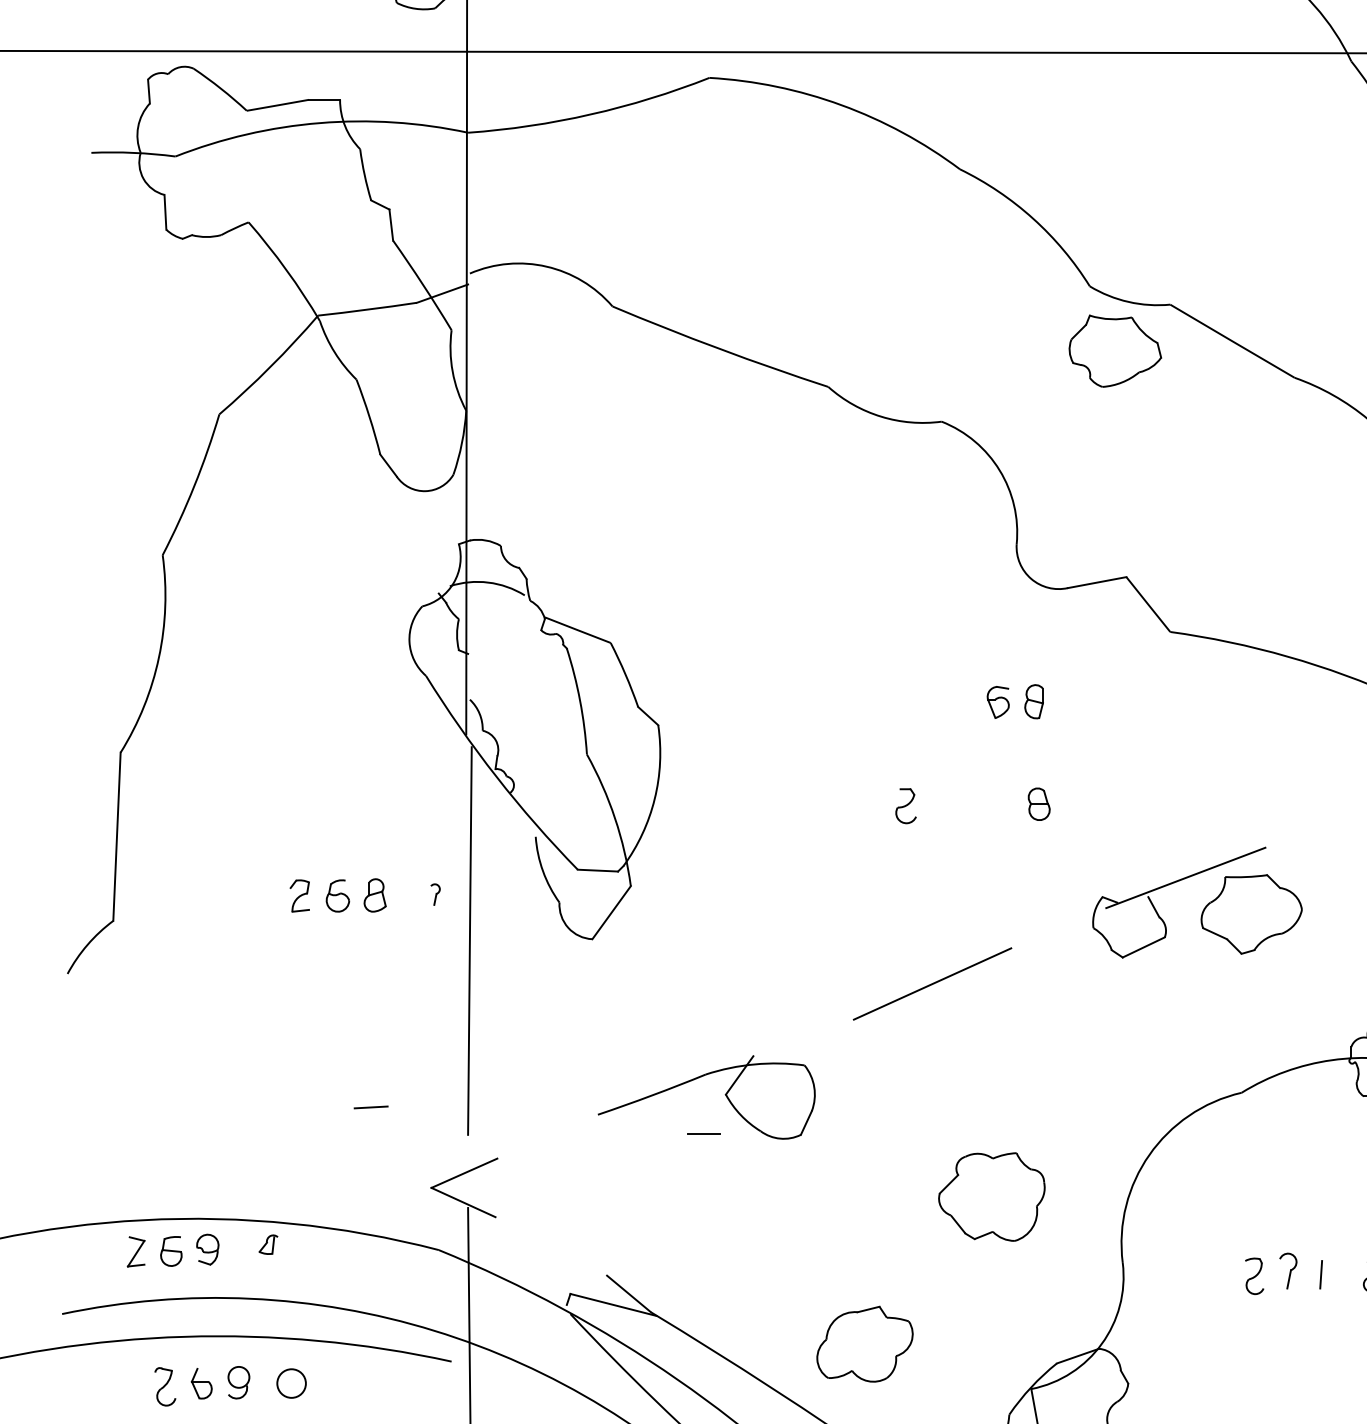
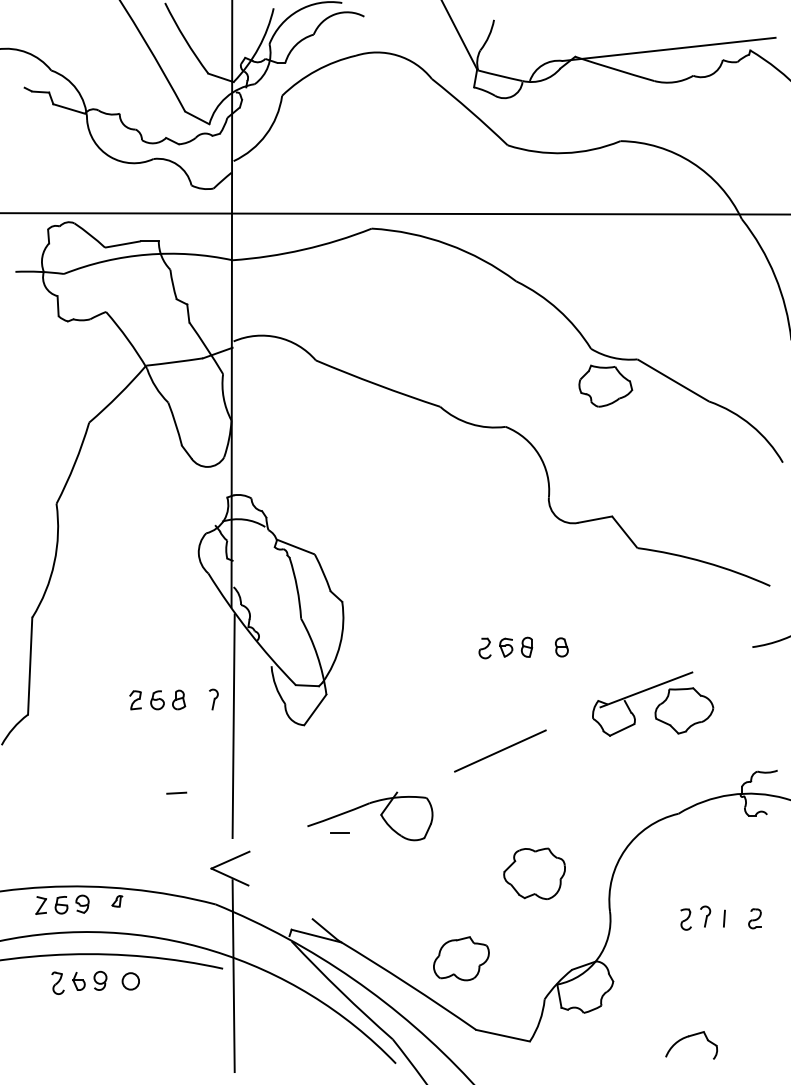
part: (1016, 700) -> (516, 646), moved
part: (434, 894) -> (213, 699), size x1.67
line: (370, 1106) -> (176, 792), moved
line: (703, 1133) -> (339, 832), moved

